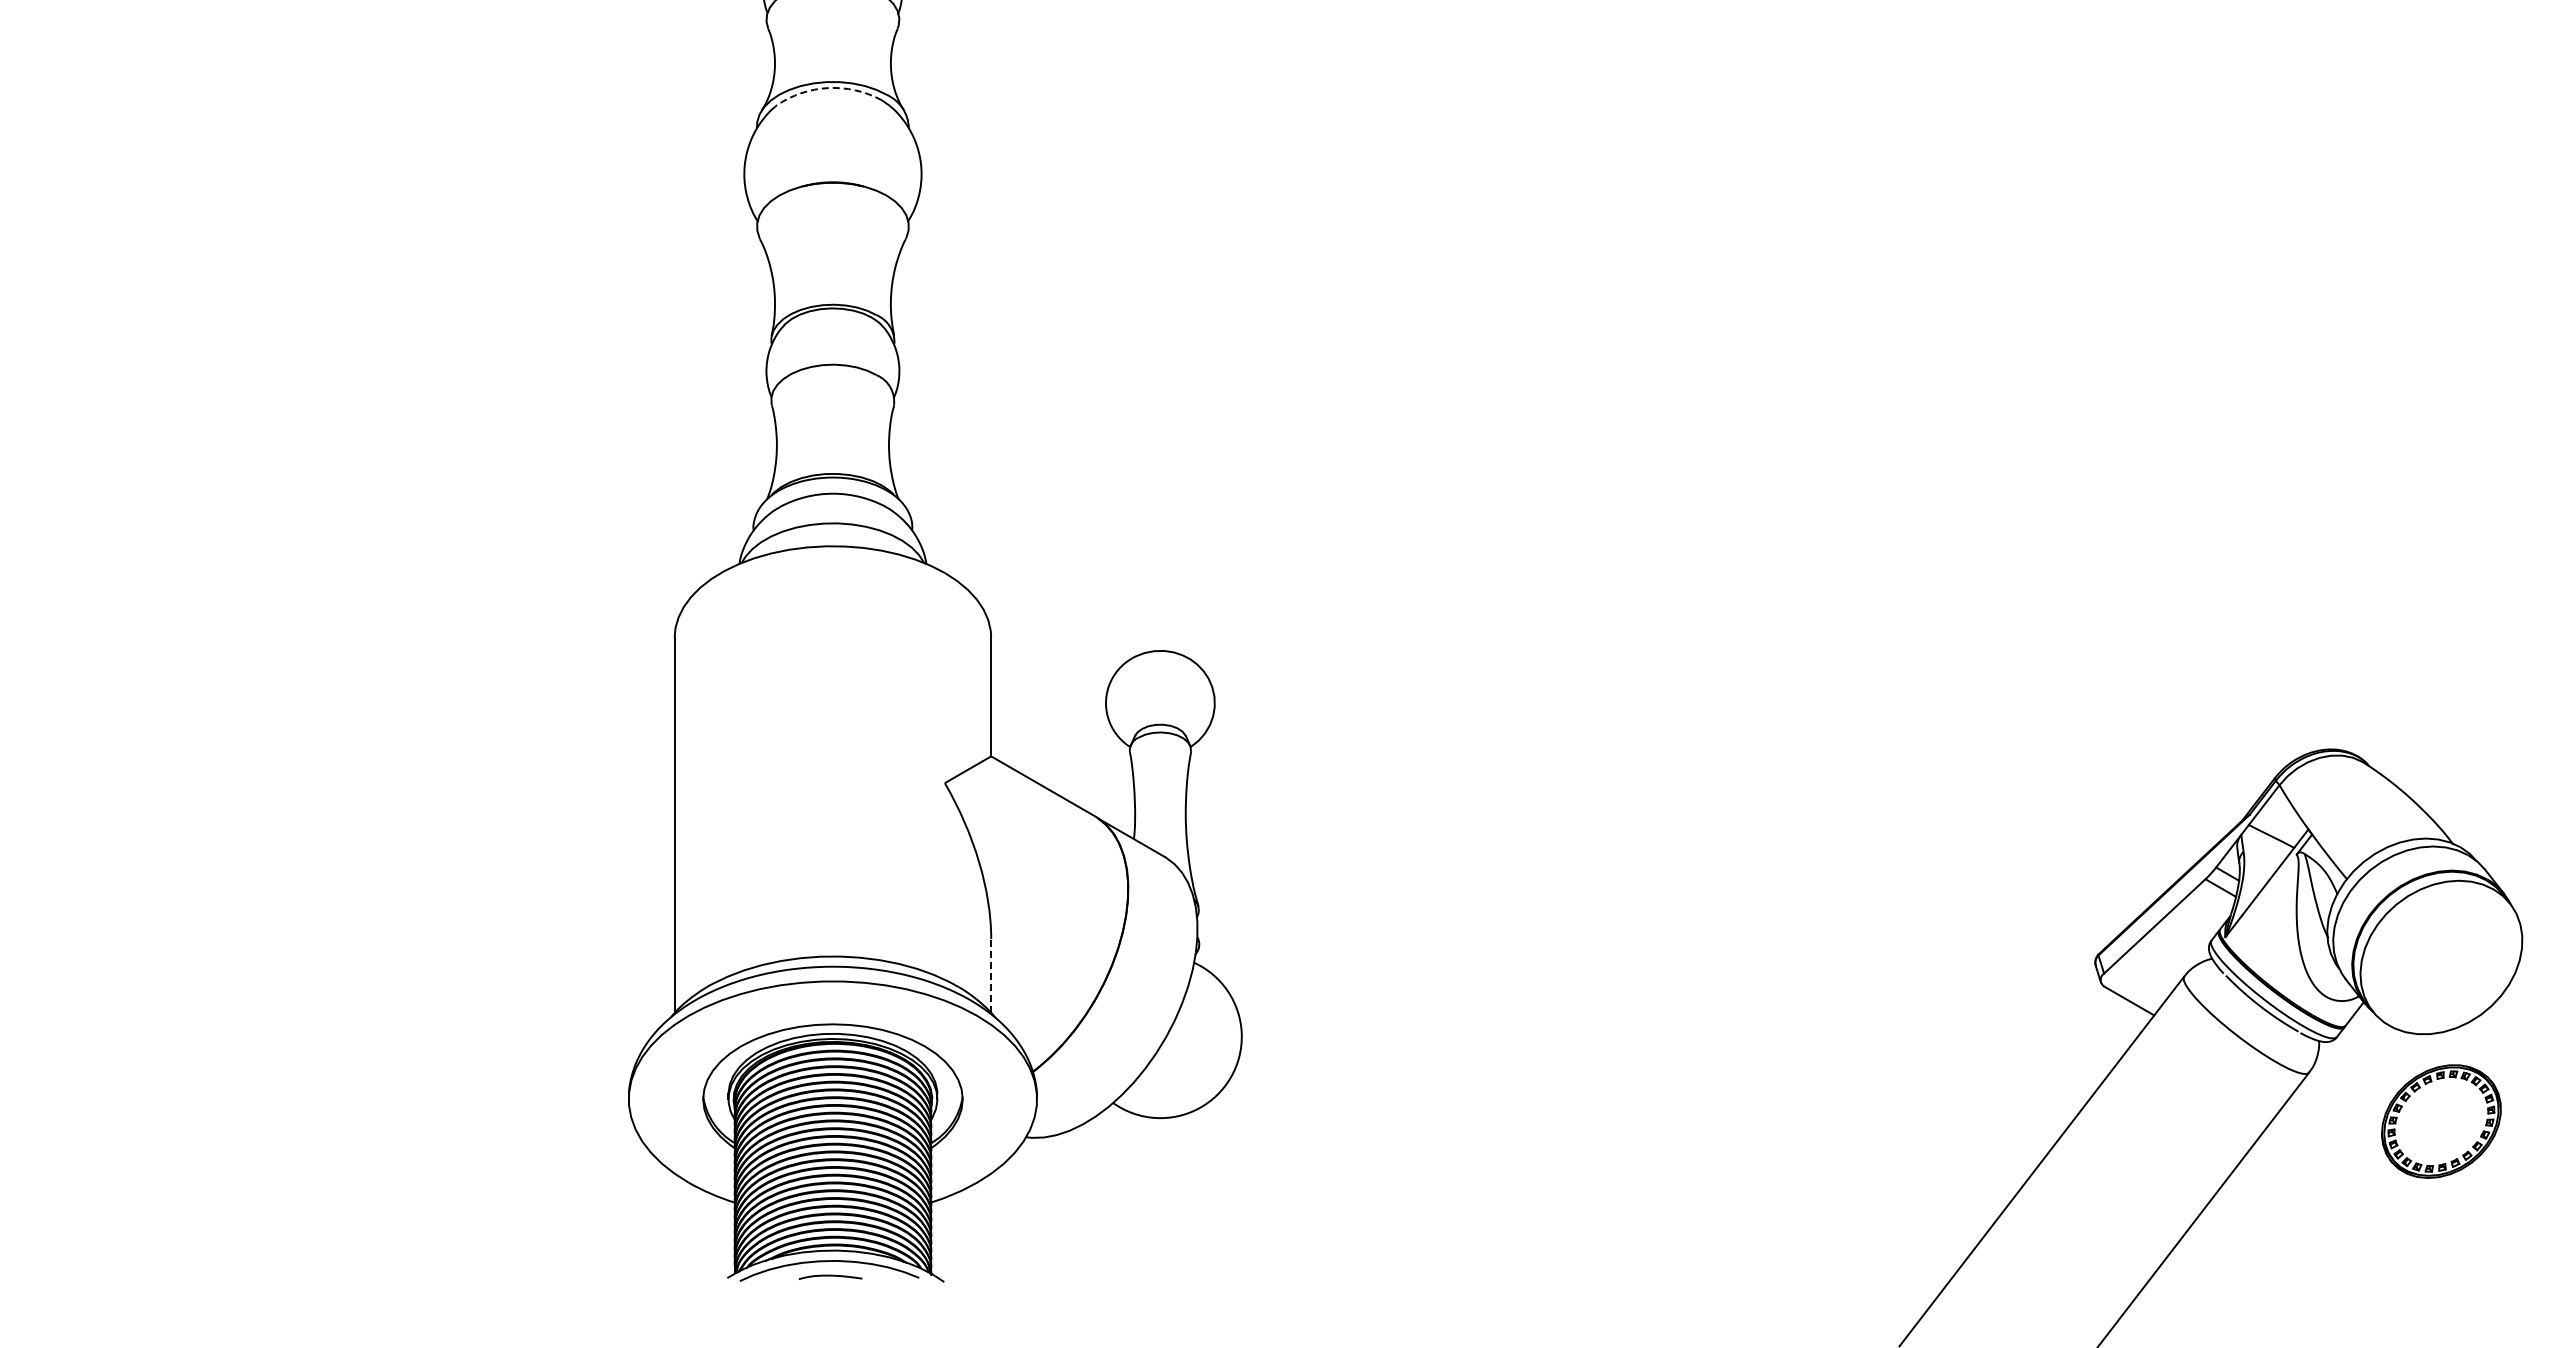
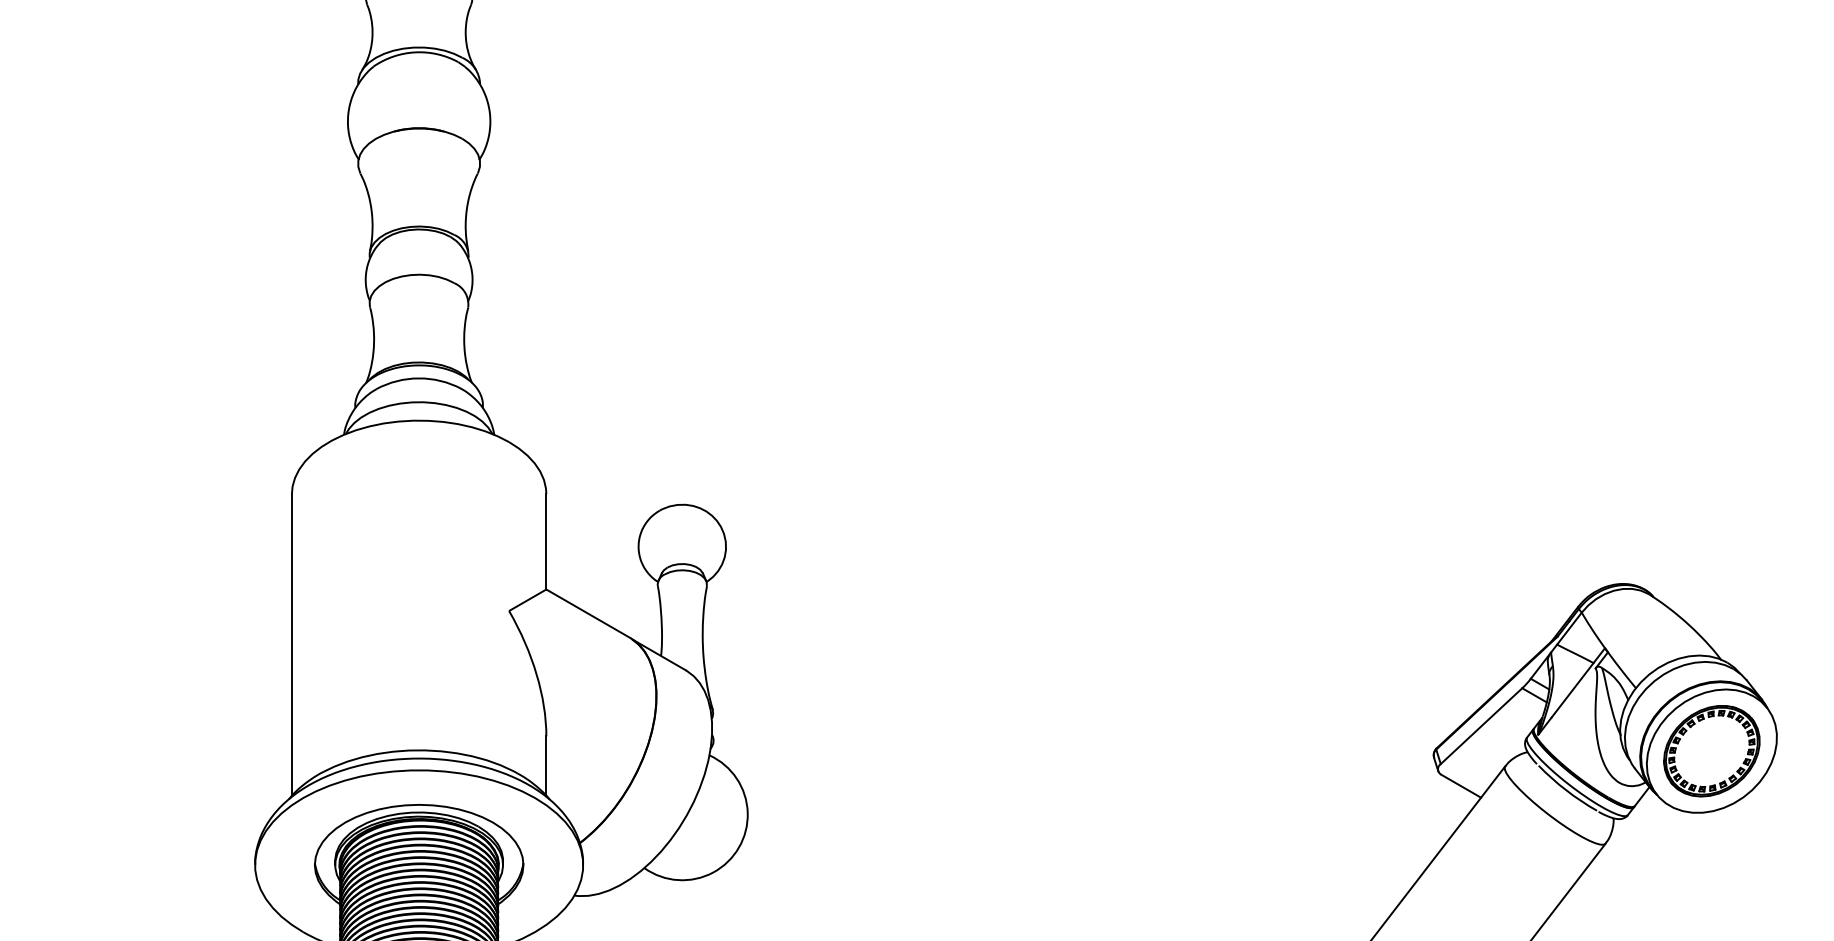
arc: (828, 88) -> (415, 52), dashed -> solid
line: (991, 975) -> (546, 765), dashed -> solid
part: (2441, 1121) -> (1711, 751), moved

